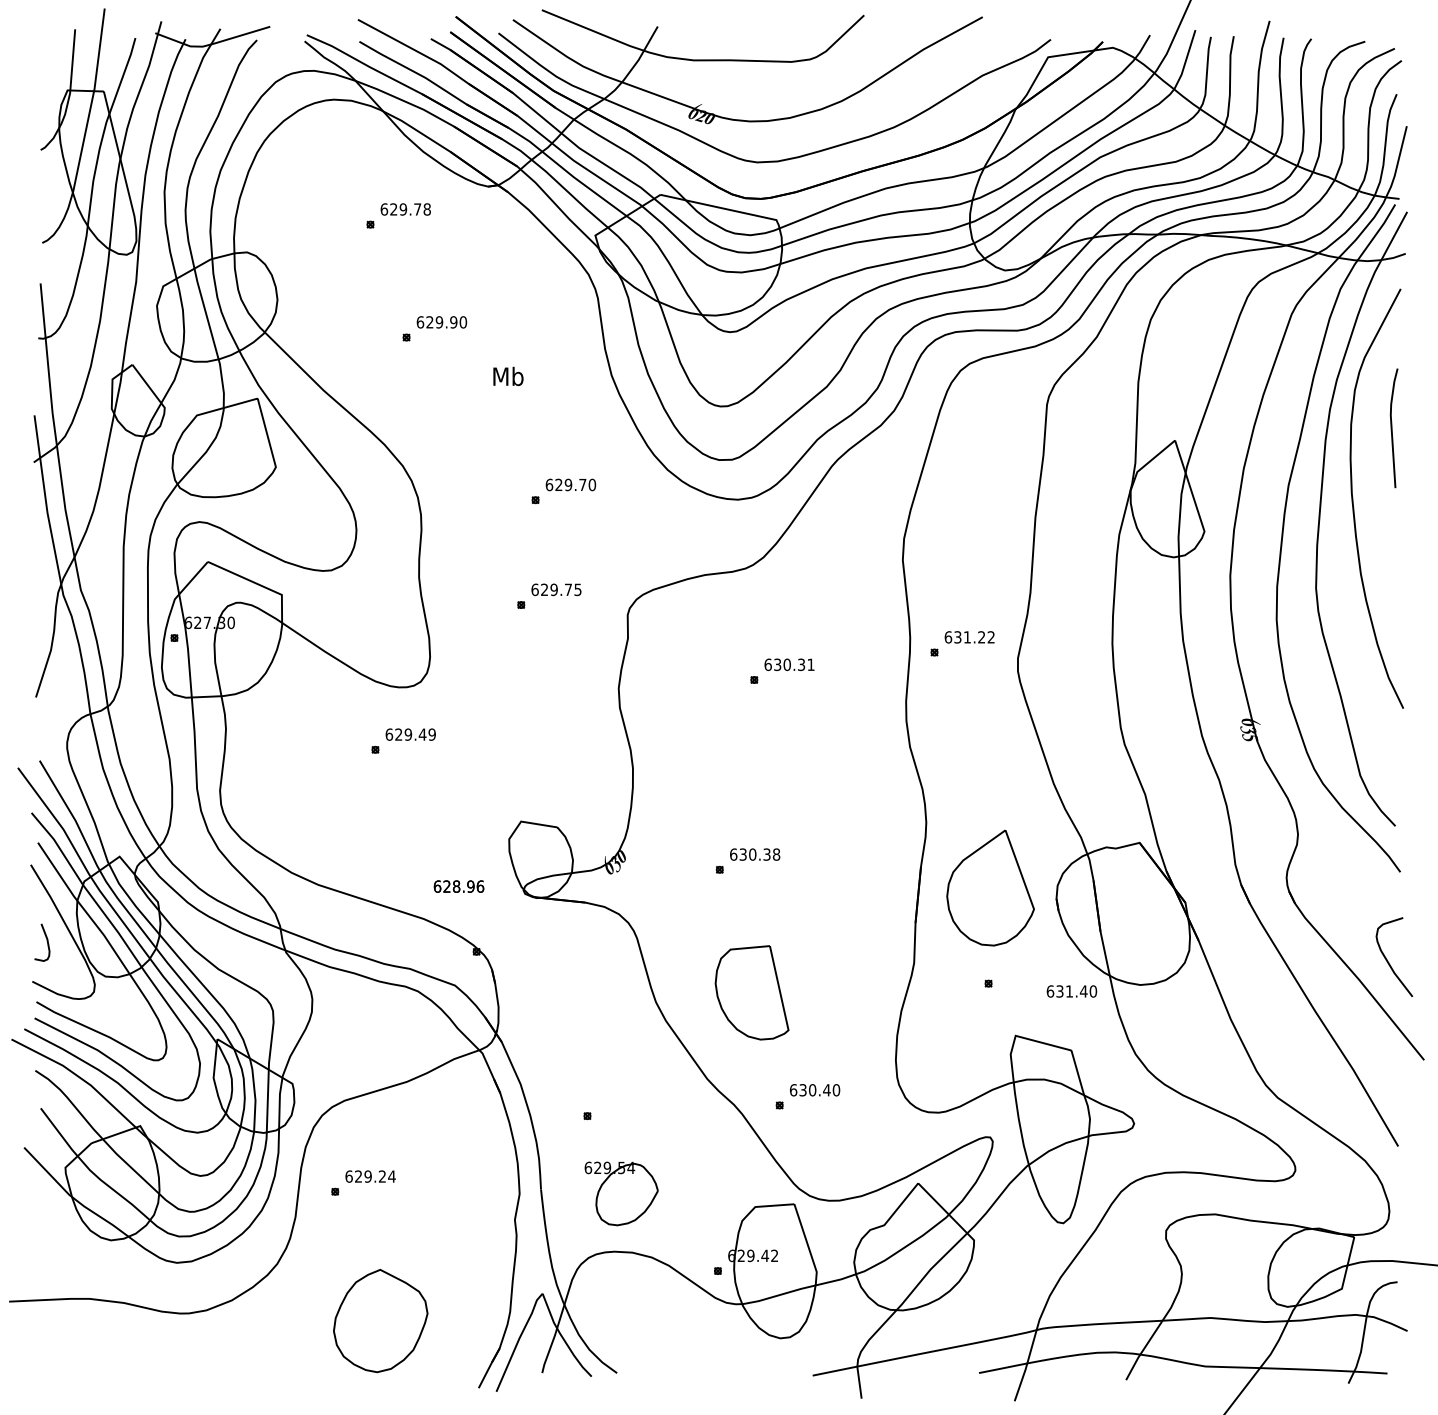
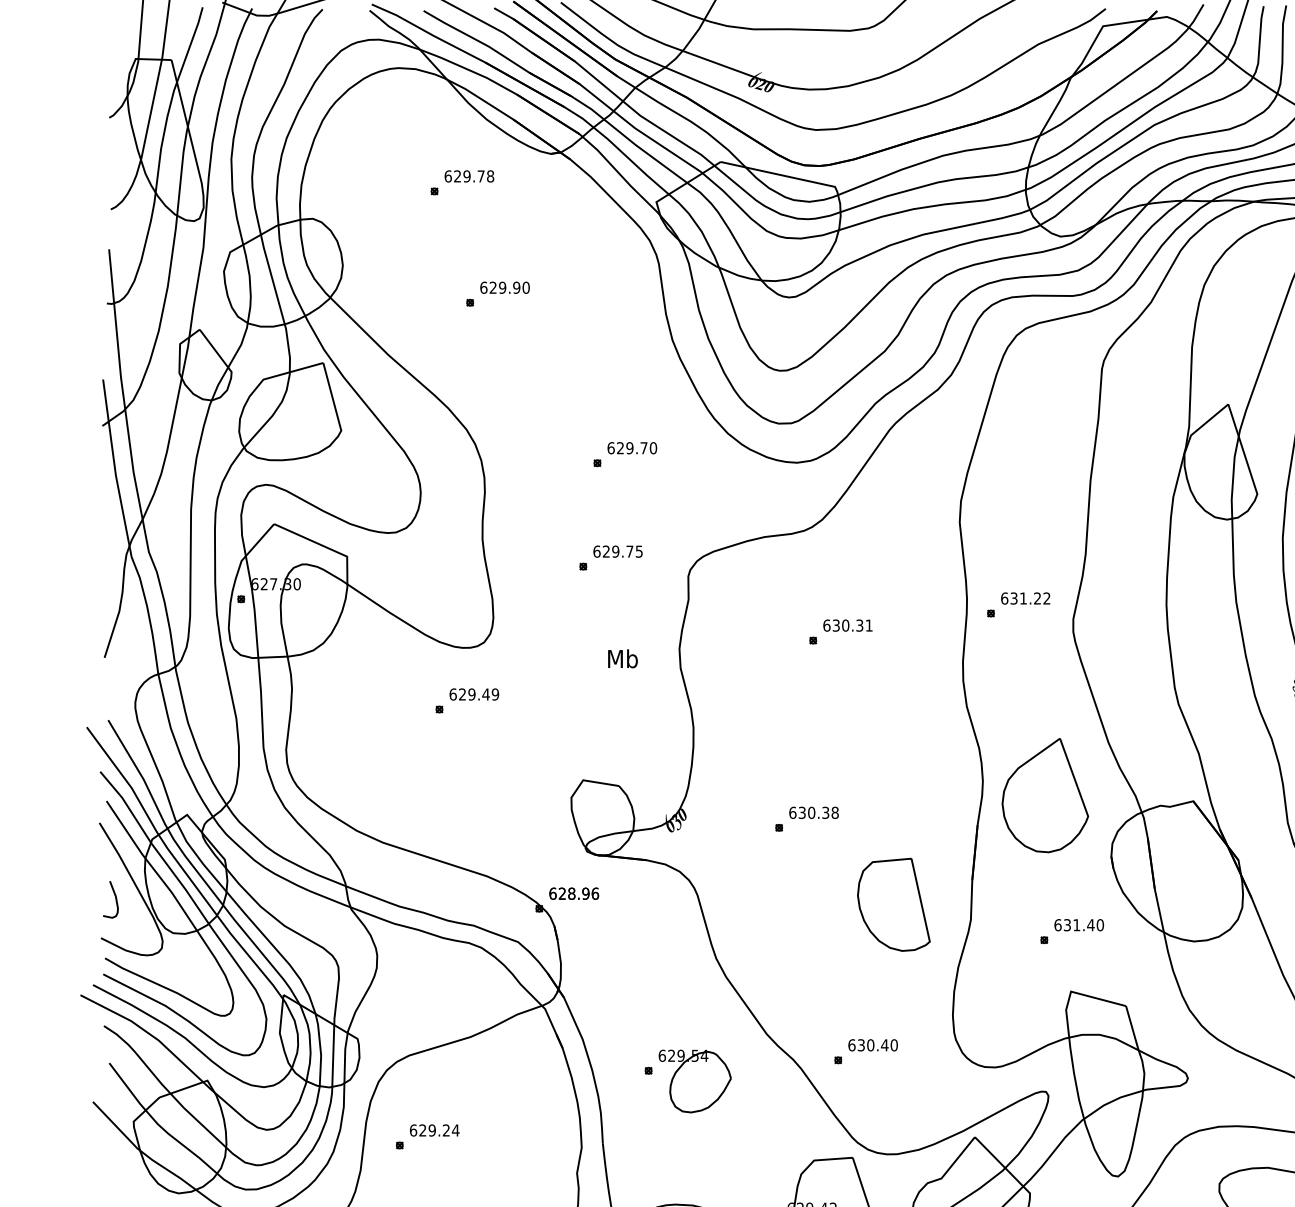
text: (508, 376) -> (623, 658), moved
text: (458, 886) -> (573, 893), moved
part: (990, 887) -> (1045, 794), moved
text: (1071, 991) -> (1078, 925), moved
part: (751, 992) -> (893, 904), moved
part: (621, 1193) -> (695, 1081), moved

